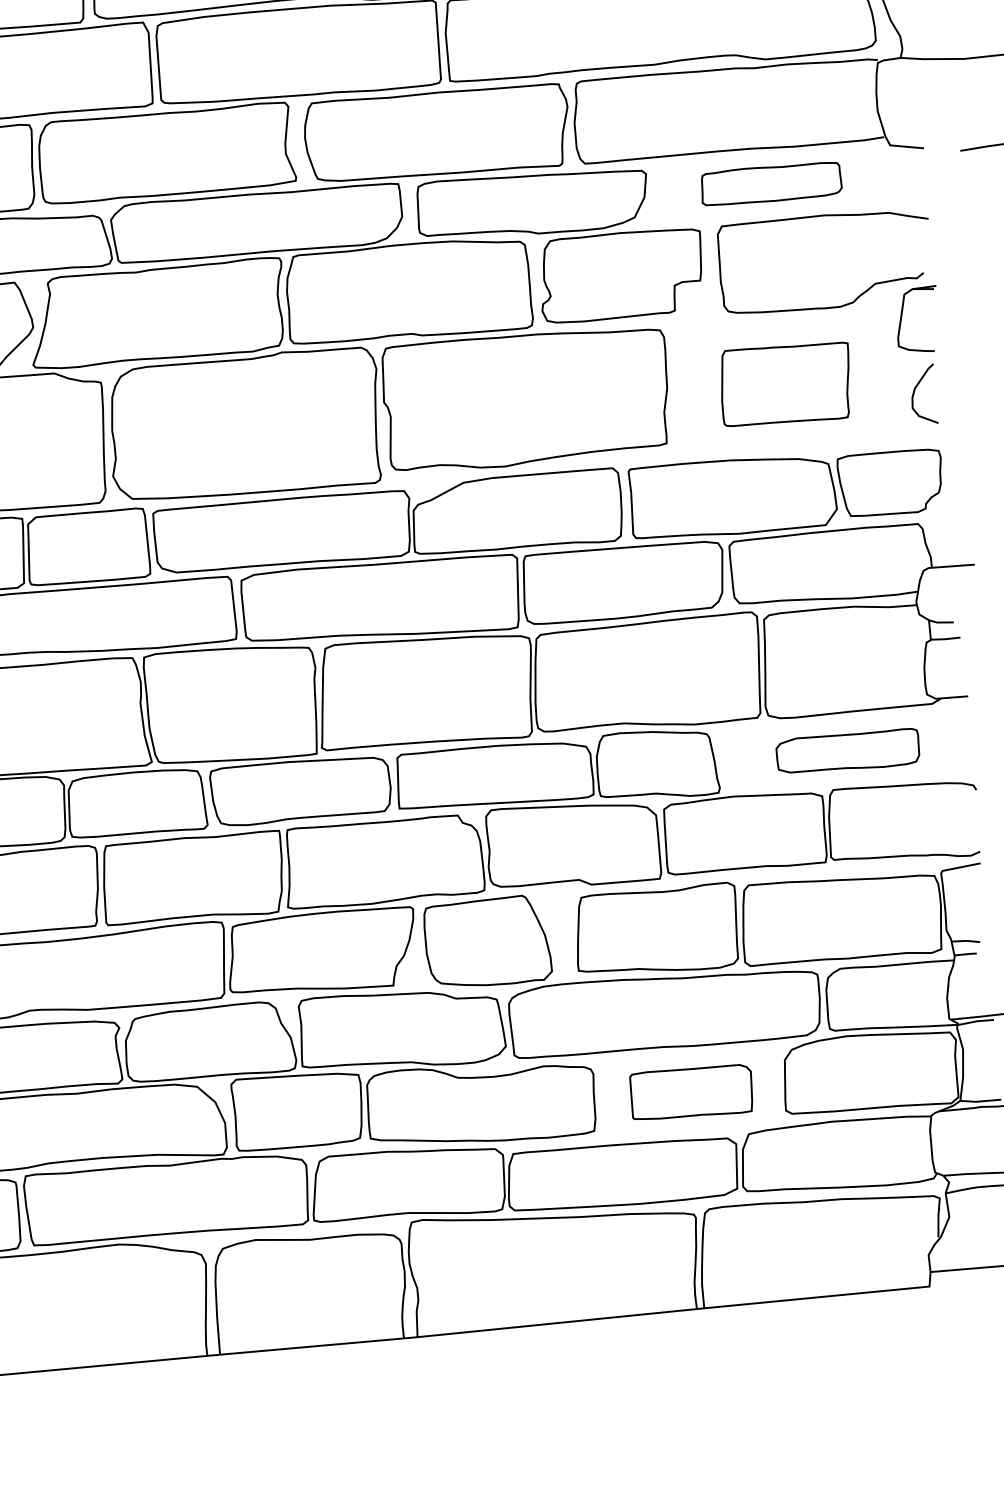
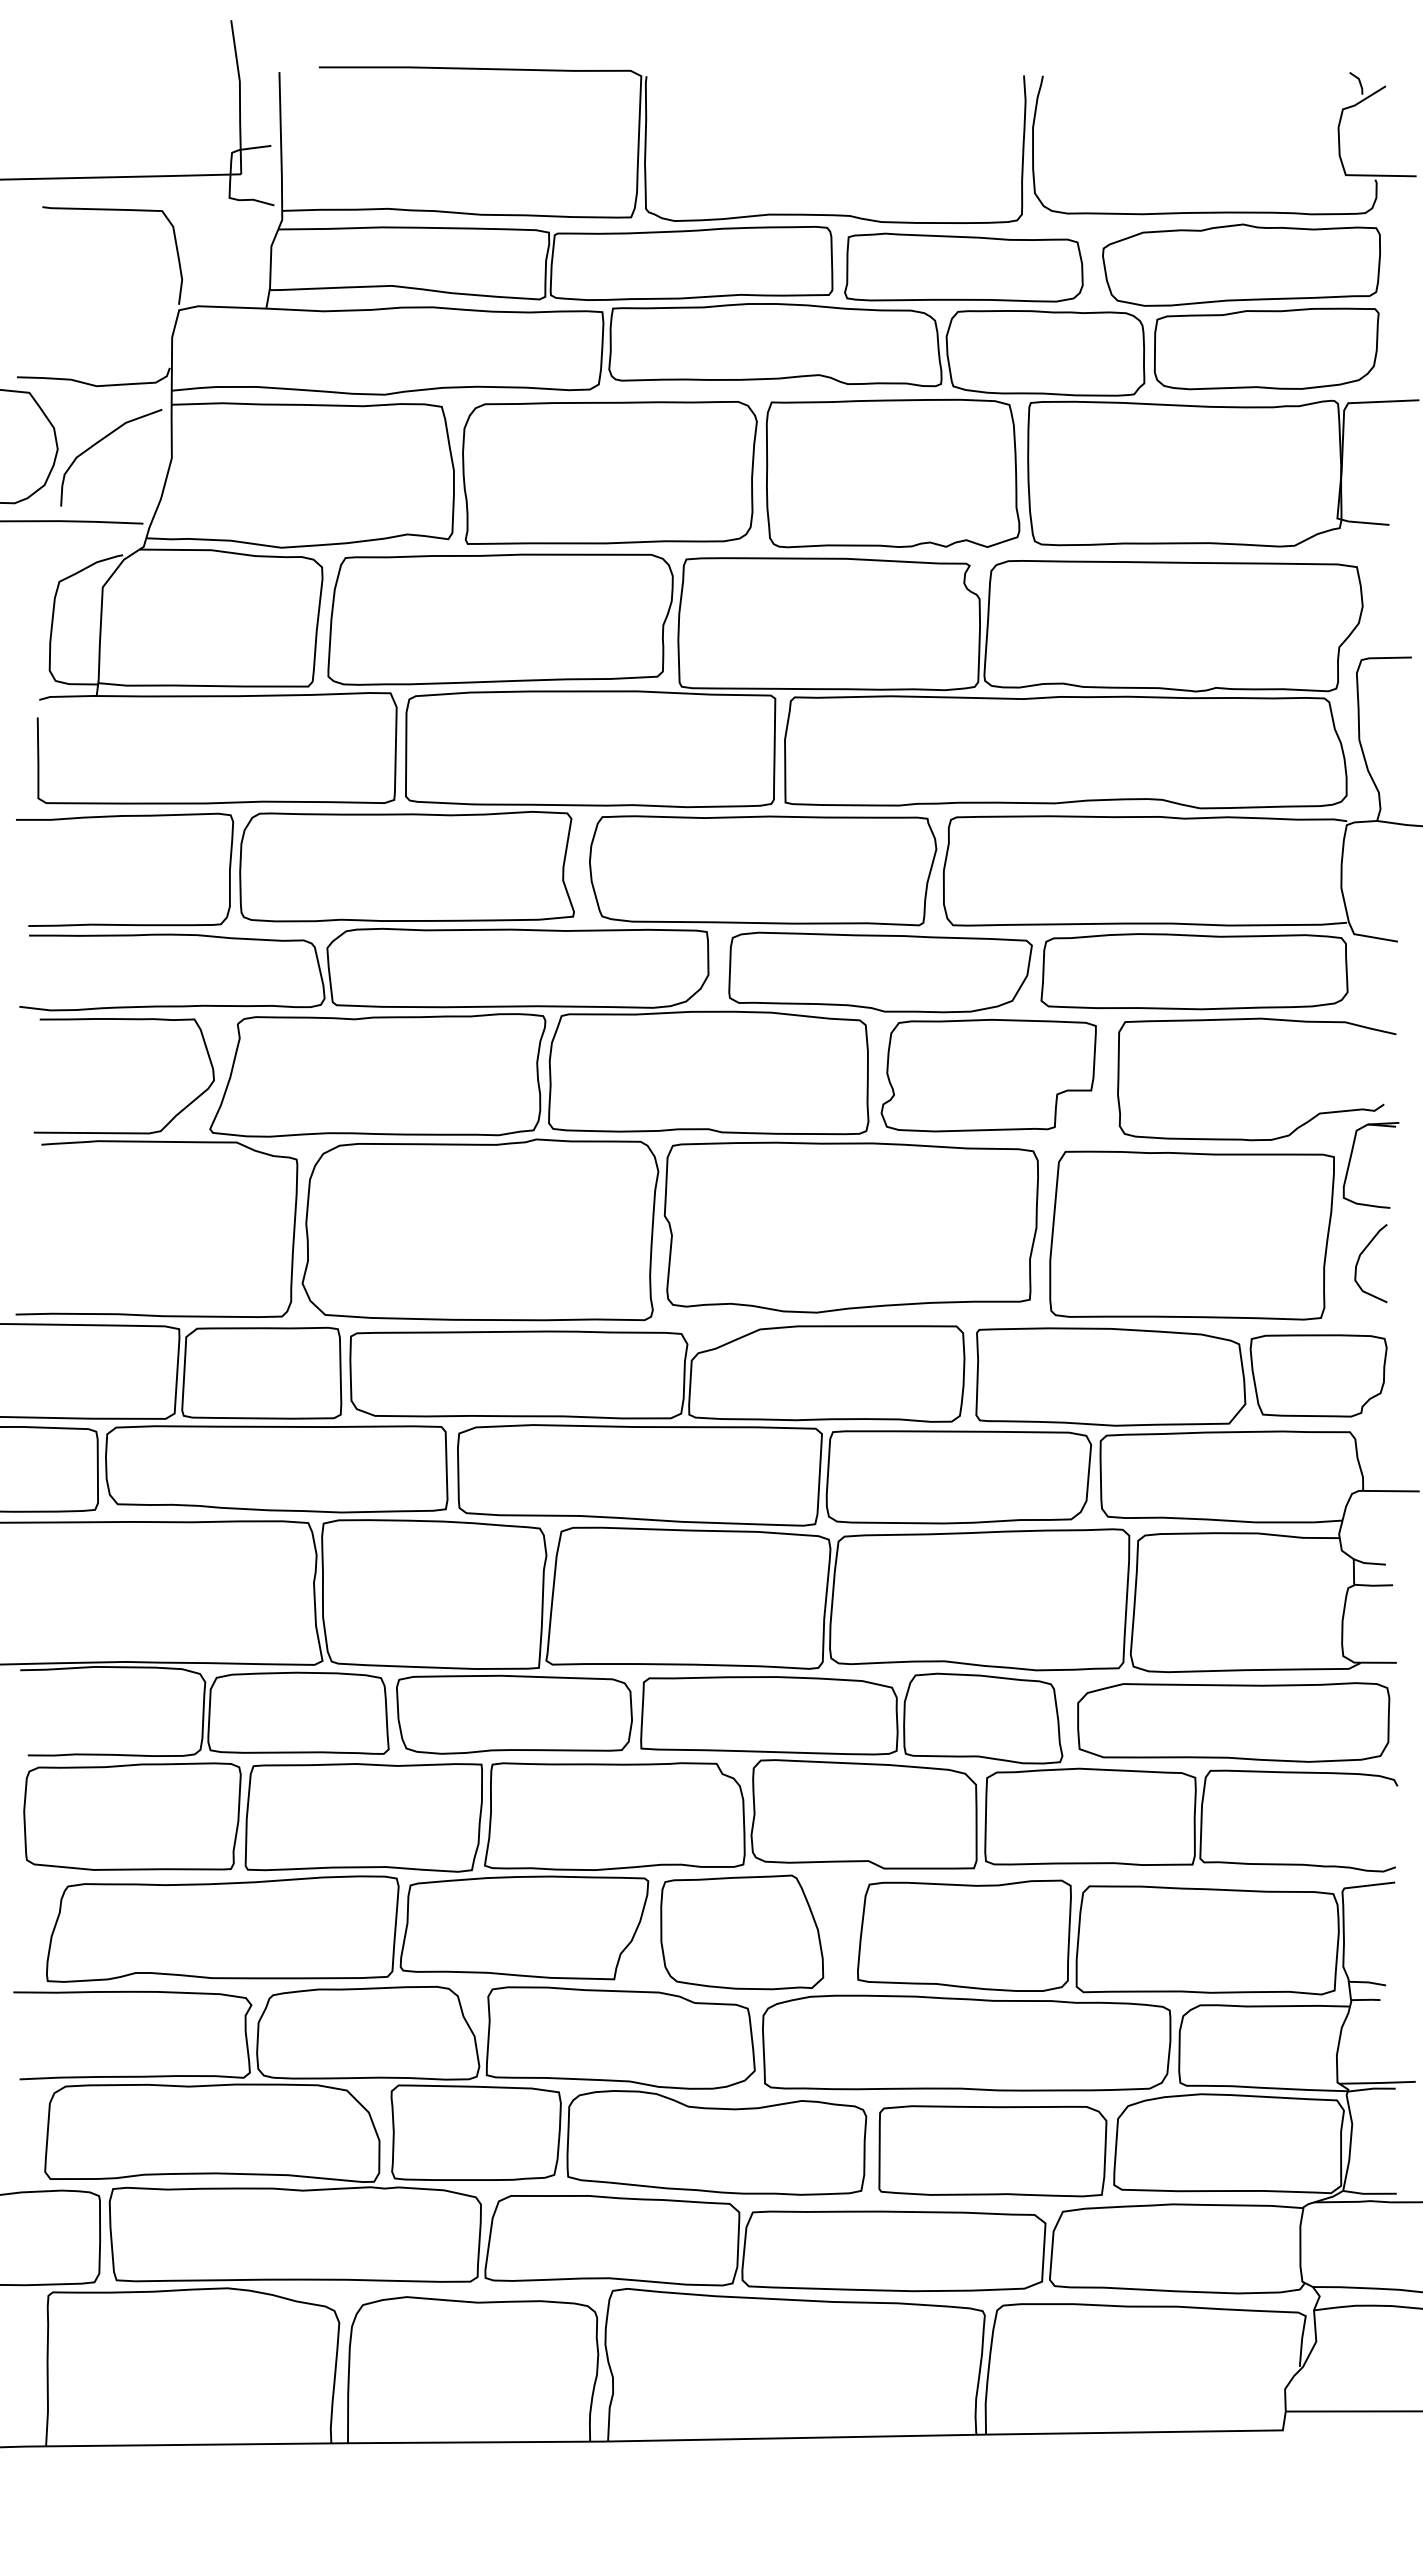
part: (771, 183) -> (1194, 971), size x1.67
part: (785, 384) -> (1191, 1235), size x1.67
part: (847, 751) -> (1233, 1722), size x1.67
part: (691, 1092) -> (992, 2151), size x1.43

